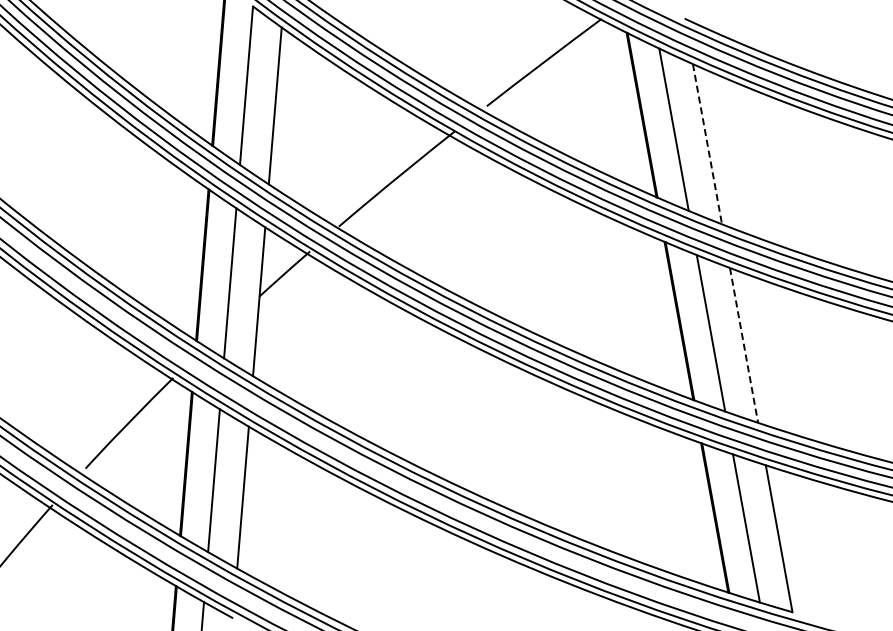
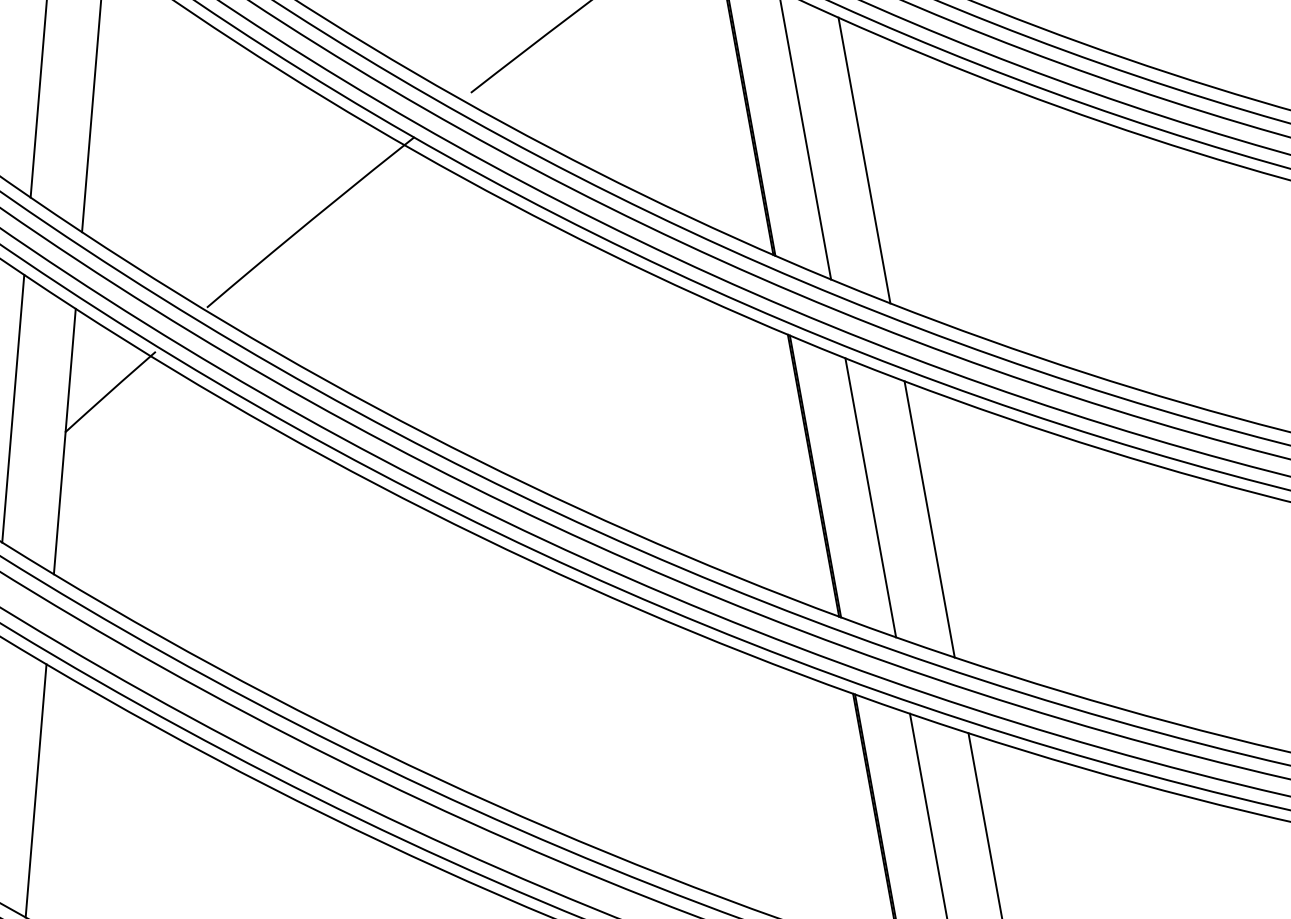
line: (707, 144) -> (864, 161), dashed -> solid
line: (744, 345) -> (930, 519), dashed -> solid

